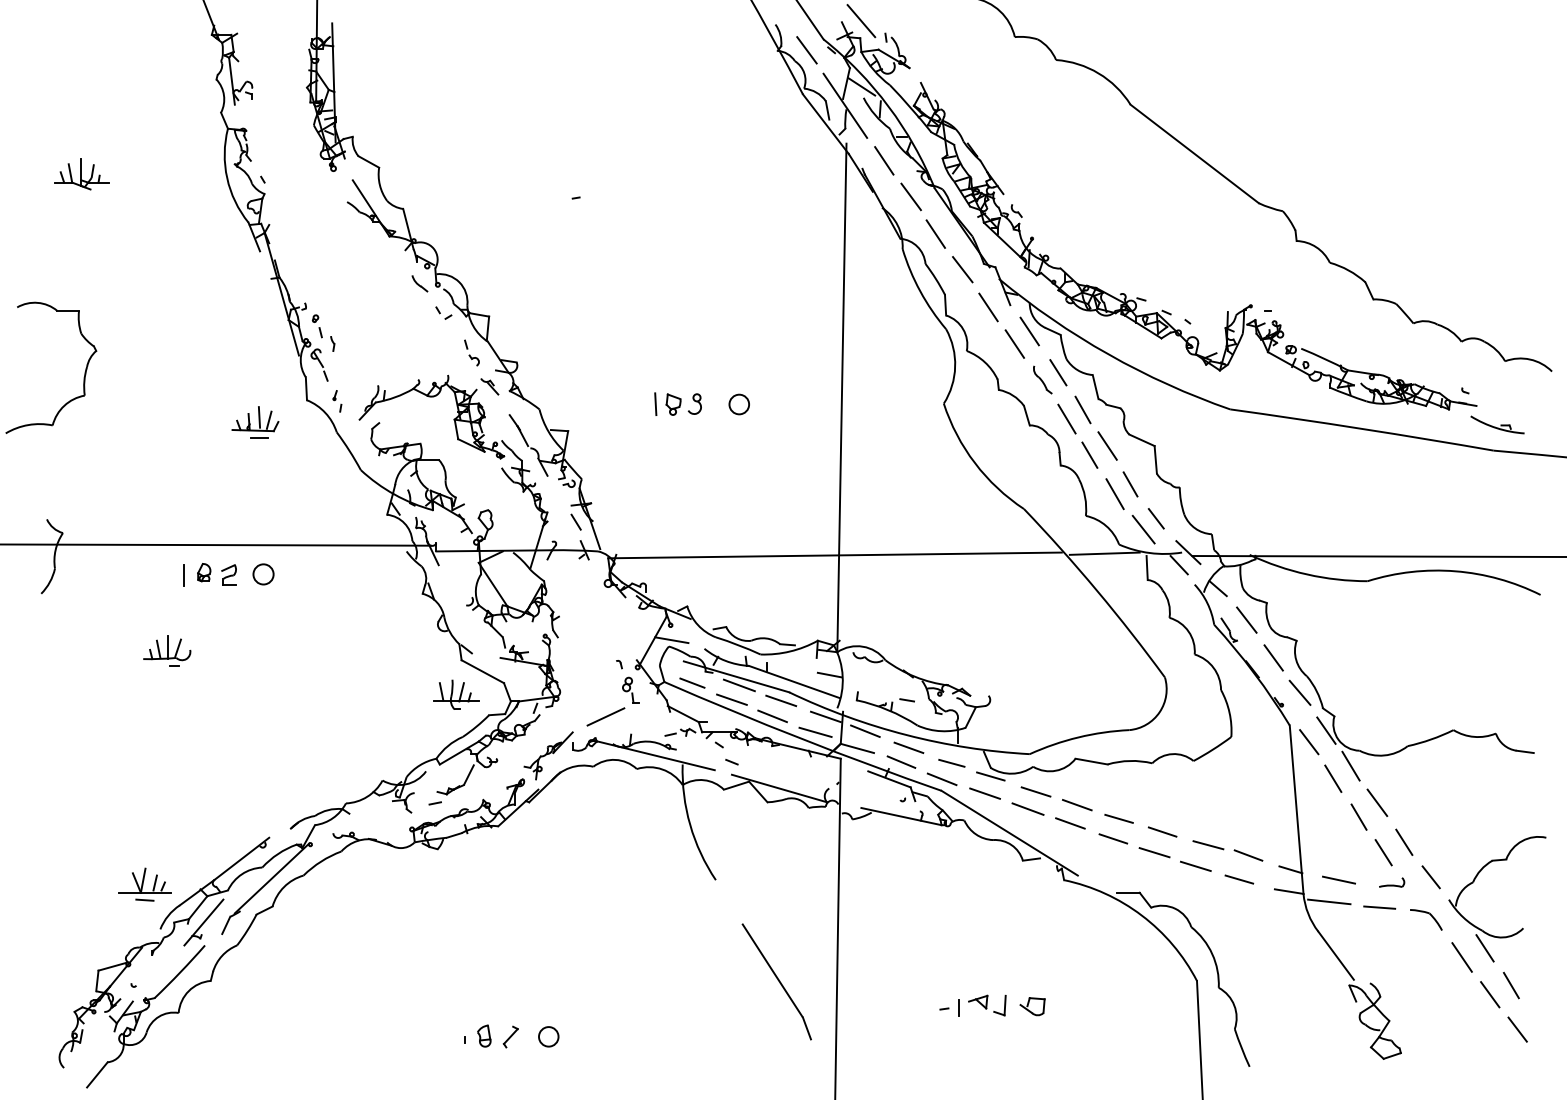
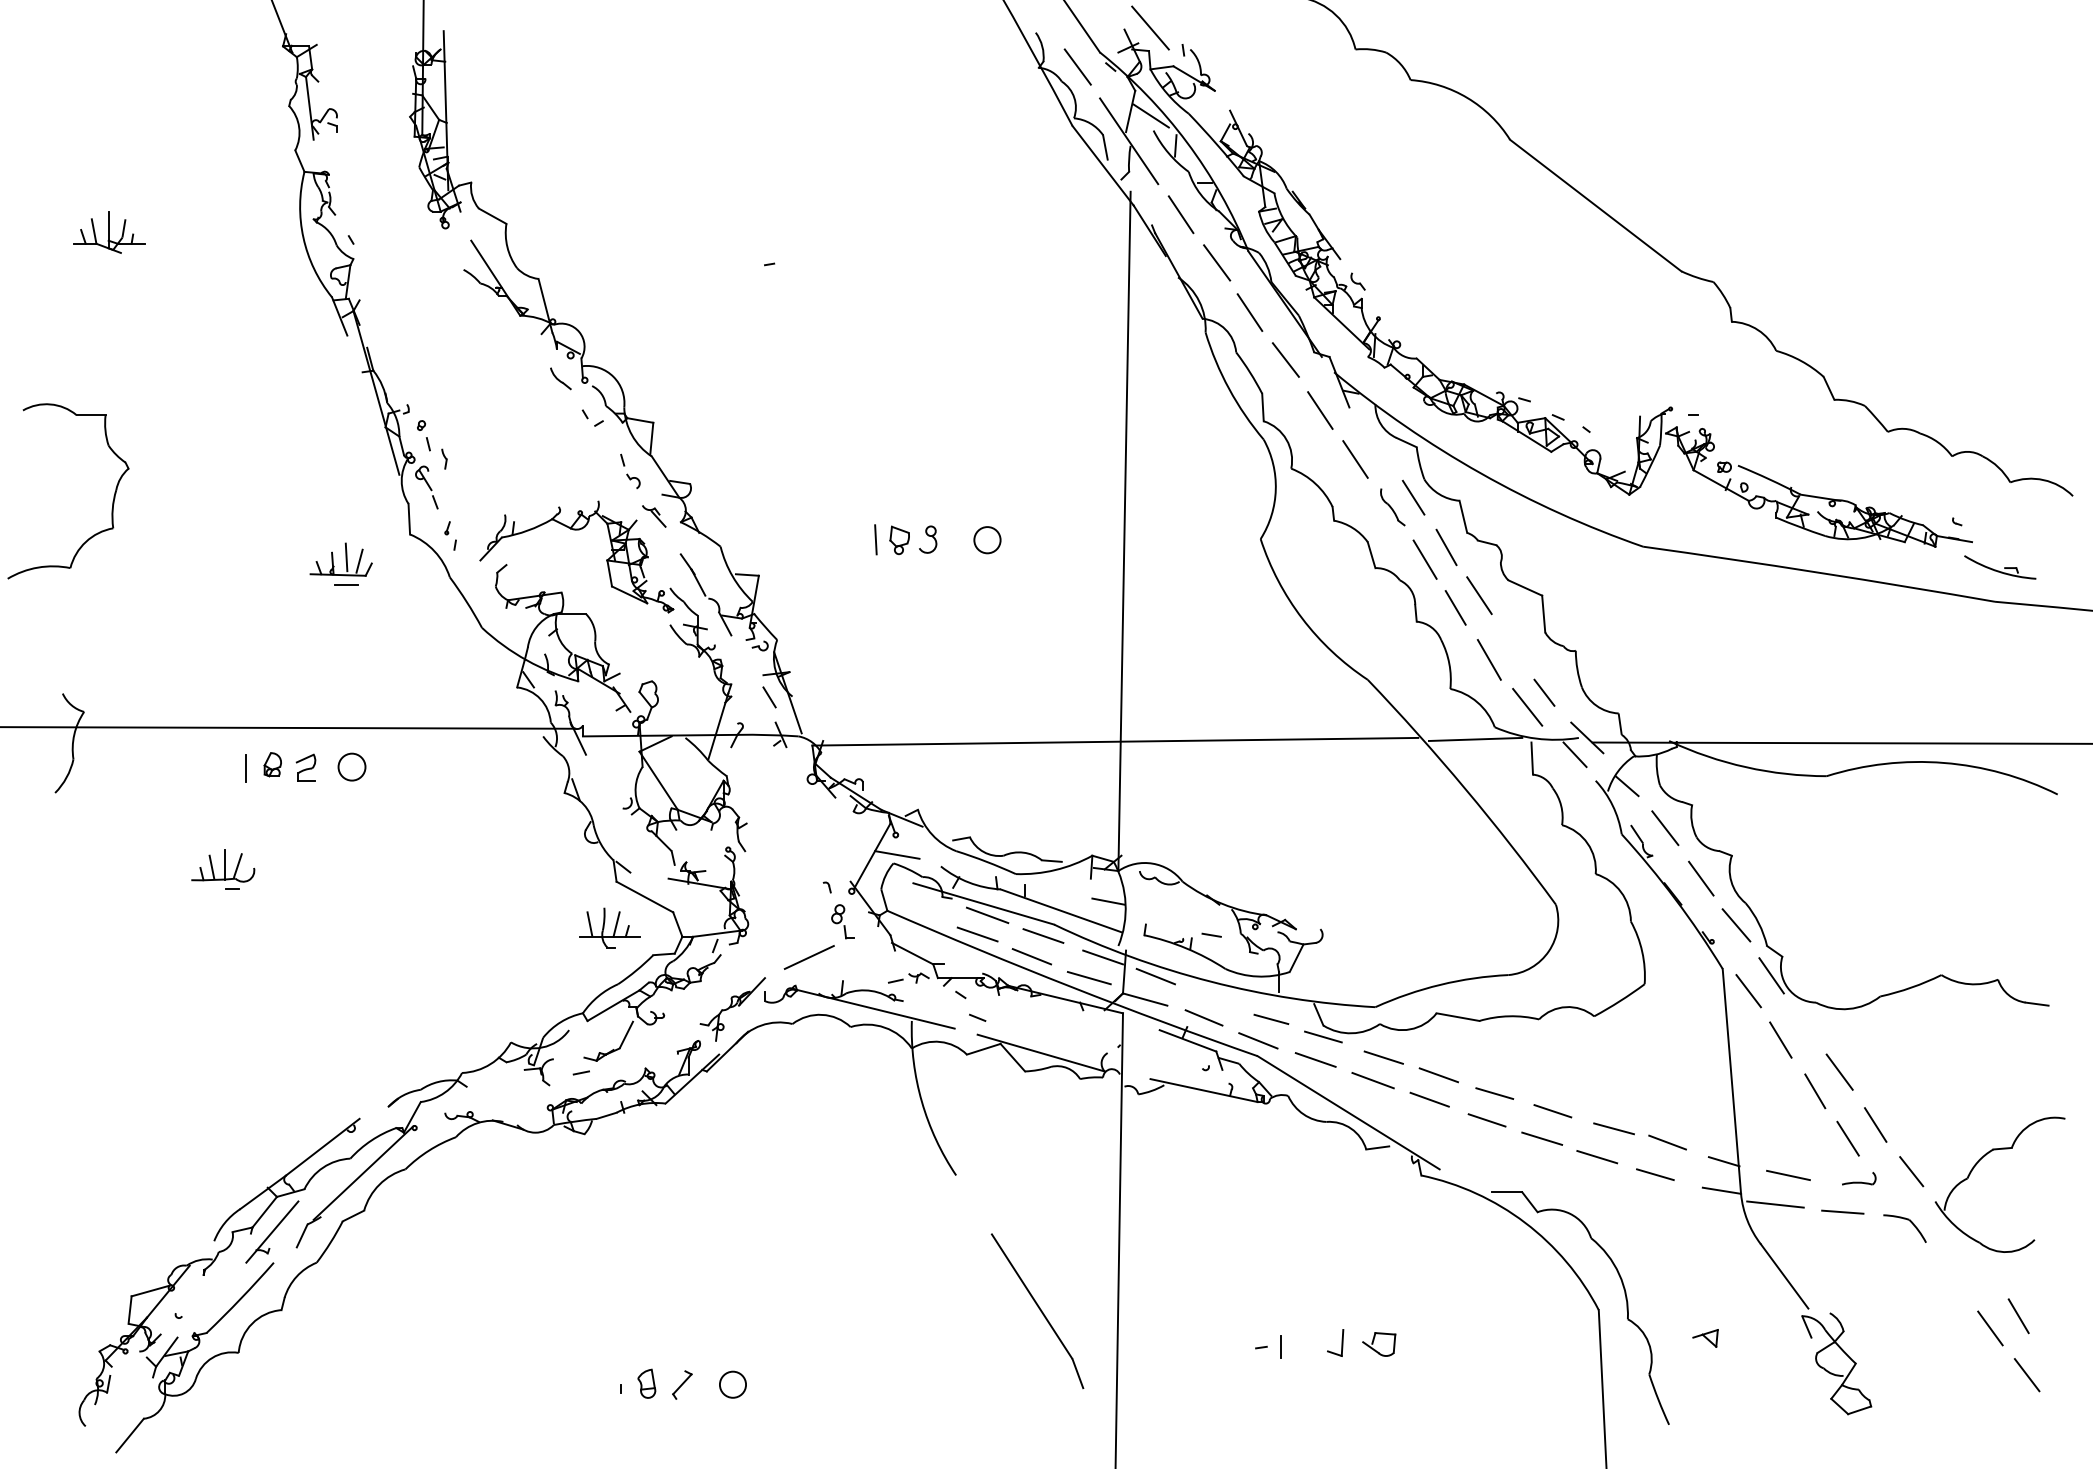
line: (1029, 331) -> (1375, 442), removed
line: (1130, 484) -> (1509, 646), removed
line: (692, 683) -> (924, 912), removed
line: (908, 747) -> (1213, 998), removed
line: (1351, 766) -> (1804, 1023), removed
part: (144, 884) -> (193, 1181), removed
line: (1485, 948) -> (1983, 1266), removed
line: (1461, 957) -> (1952, 1278), removed
part: (978, 1002) -> (1705, 1338), moved

